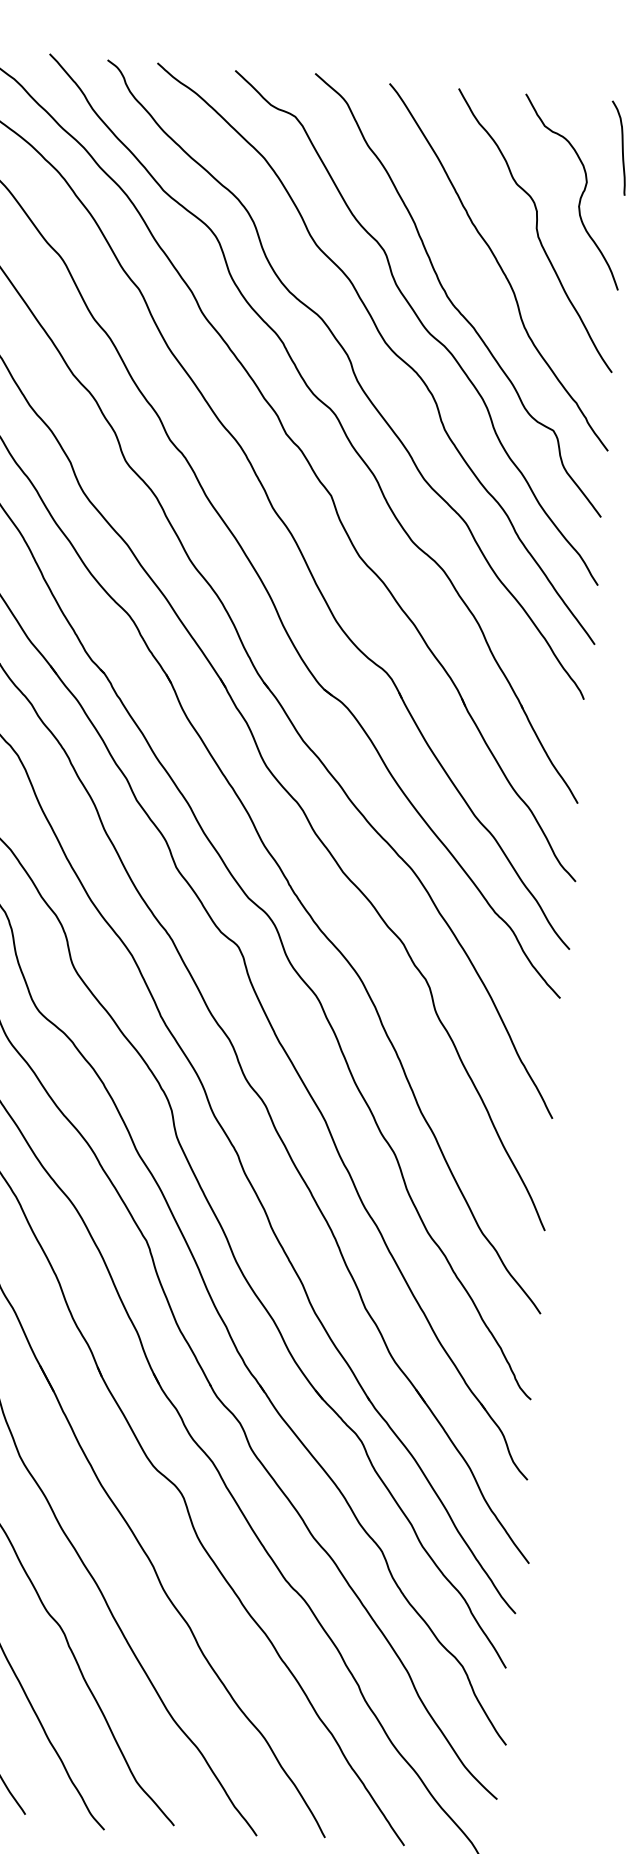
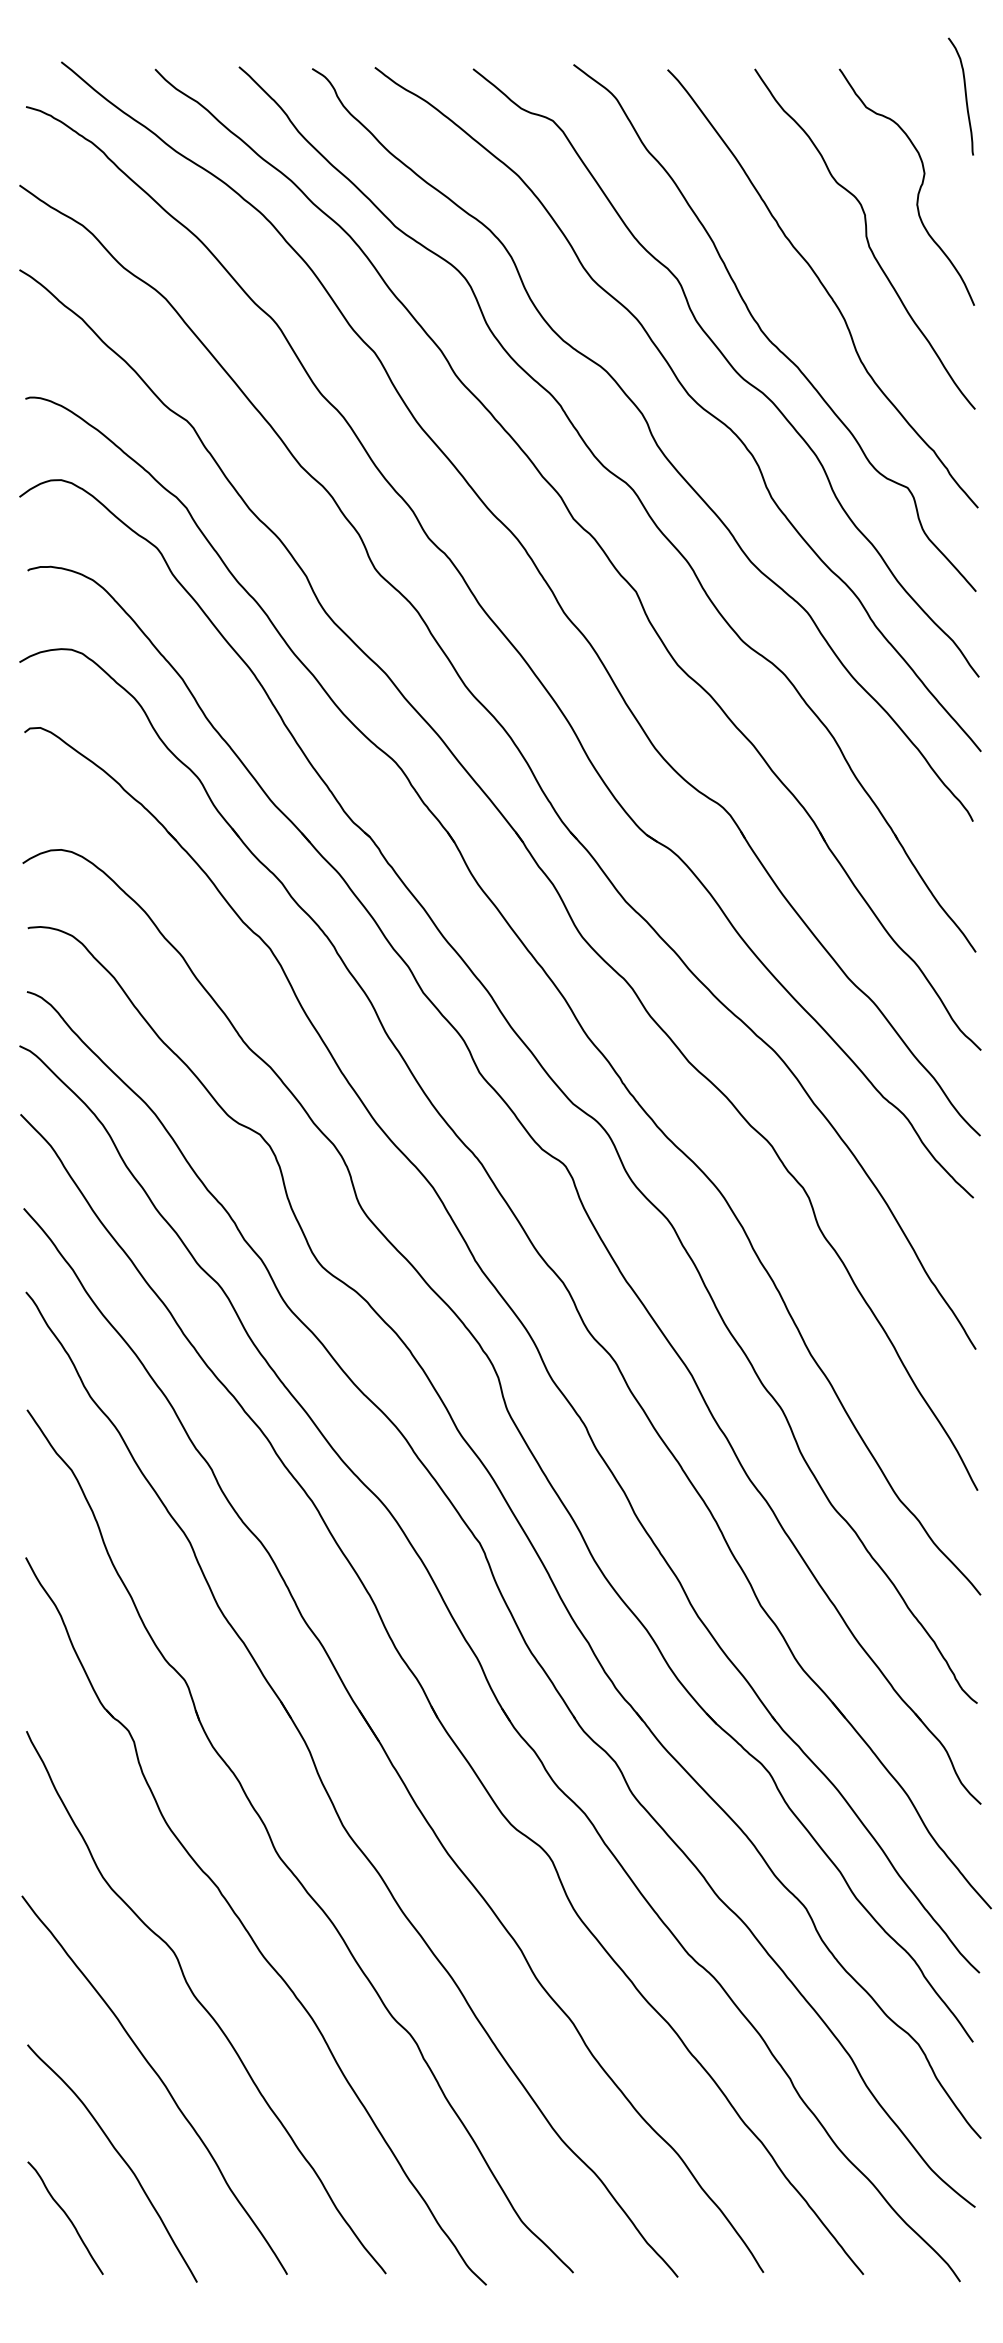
curve: (622, 148) -> (965, 96), moved

